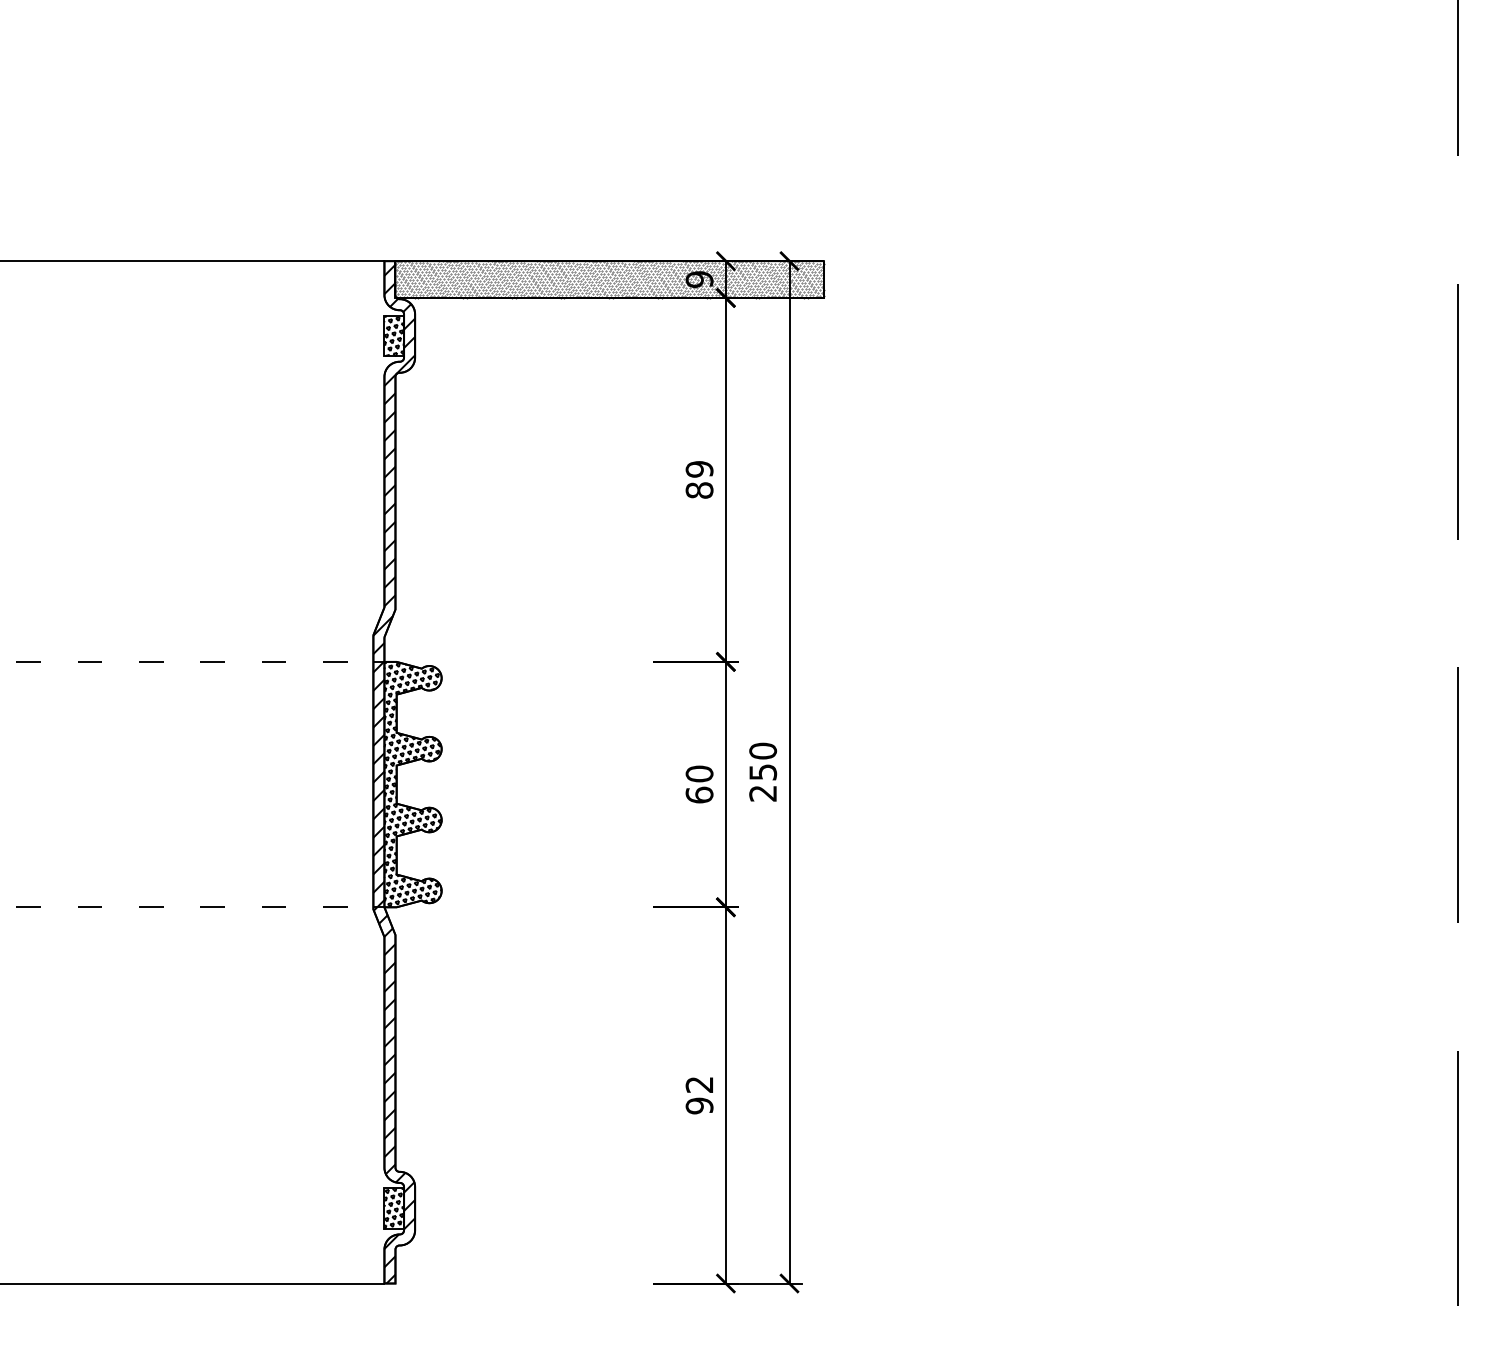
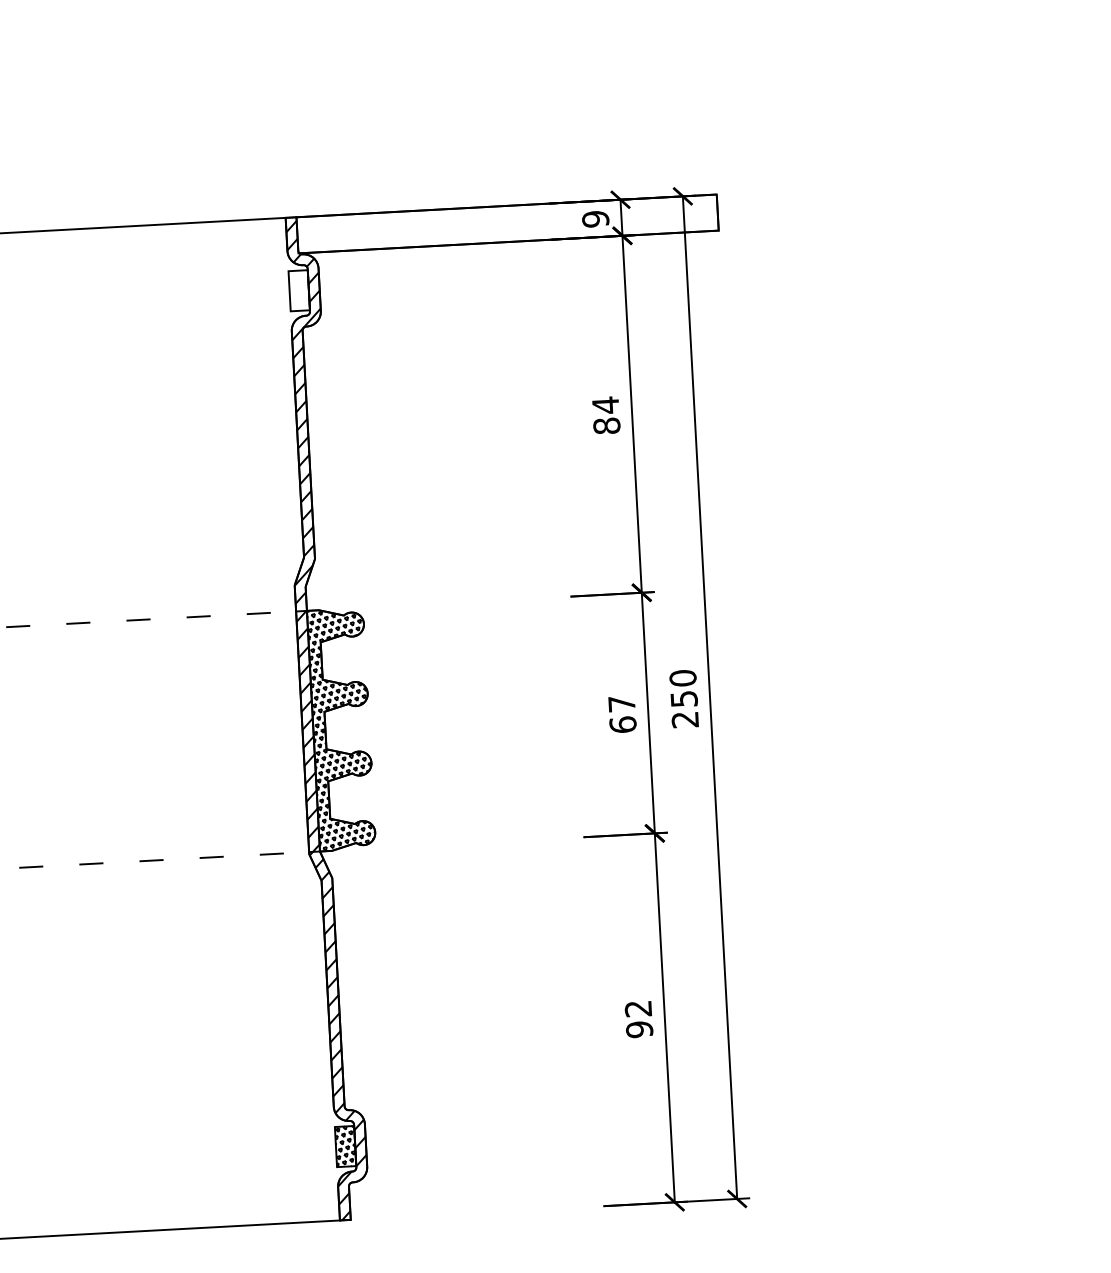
hatch: (609, 279) -> (507, 223), removed
hatch: (394, 335) -> (299, 290), removed
text: (699, 469) -> (605, 405), 89 -> 84
text: (699, 773) -> (621, 703), 60 -> 67

